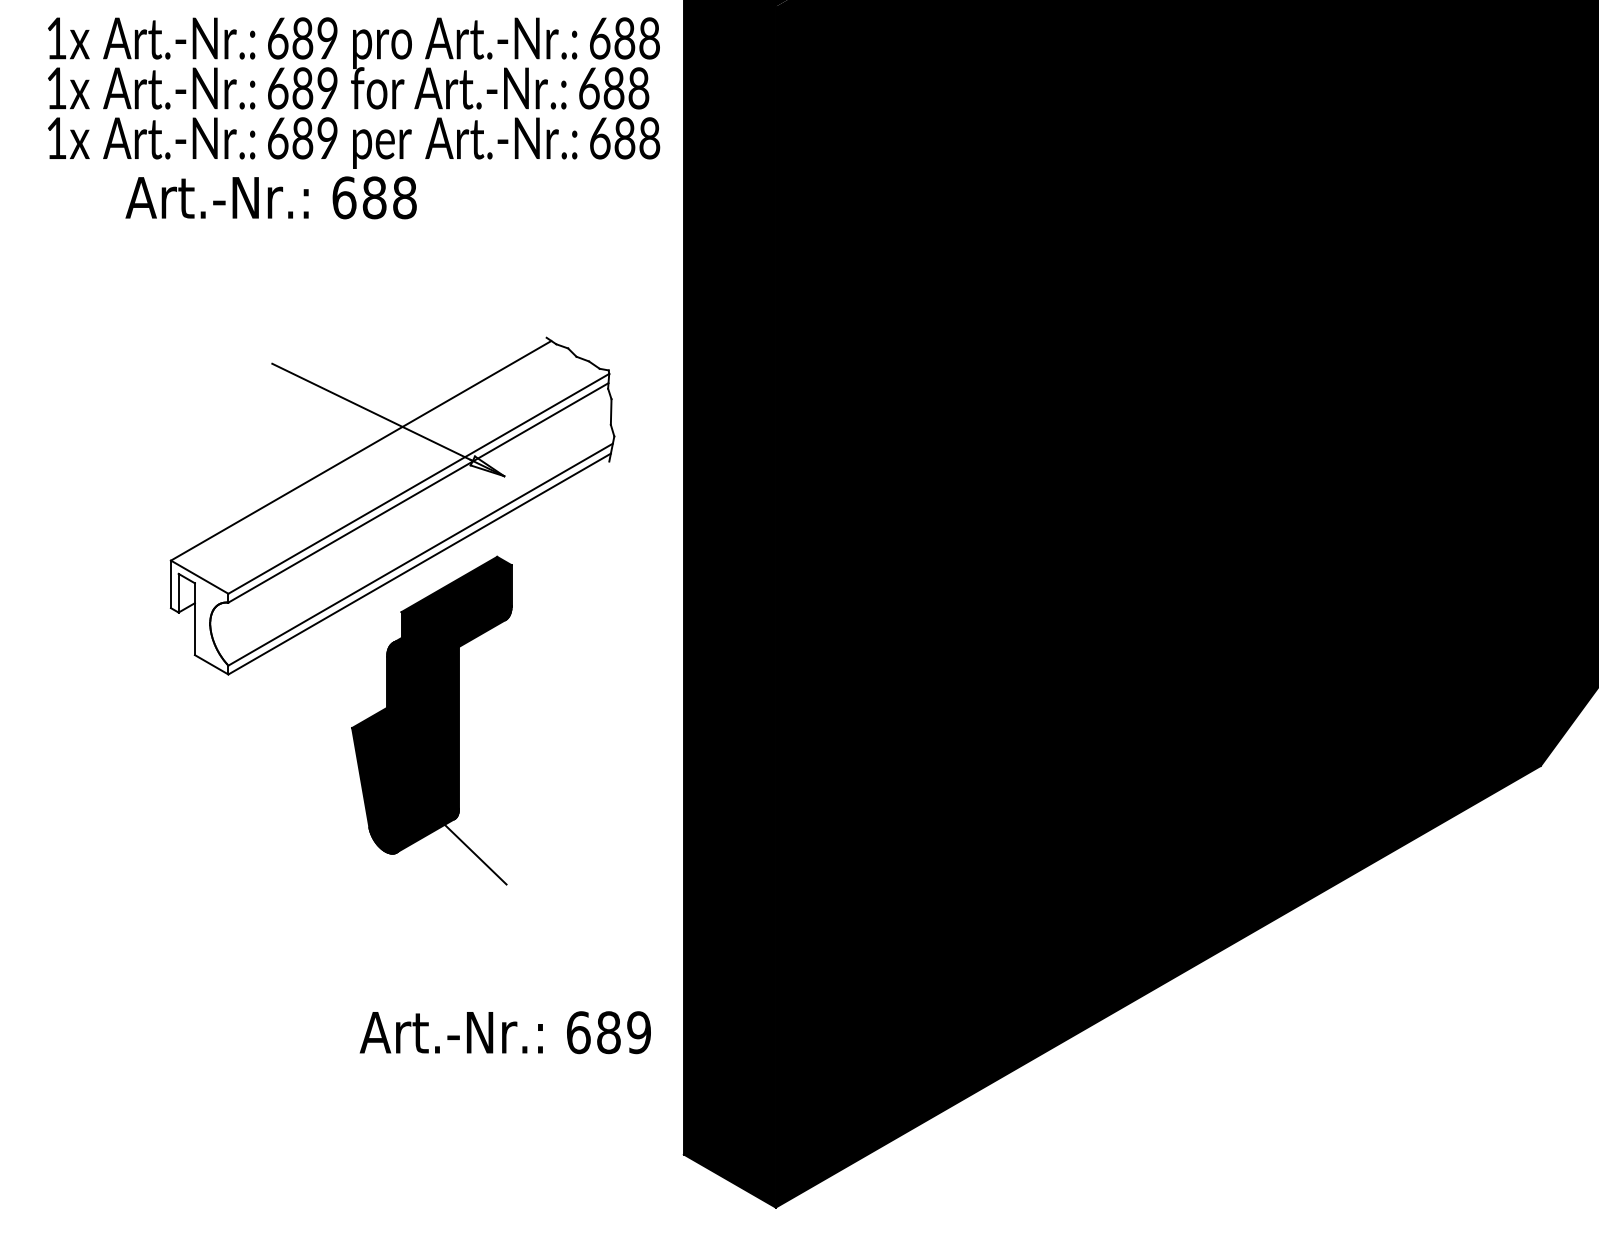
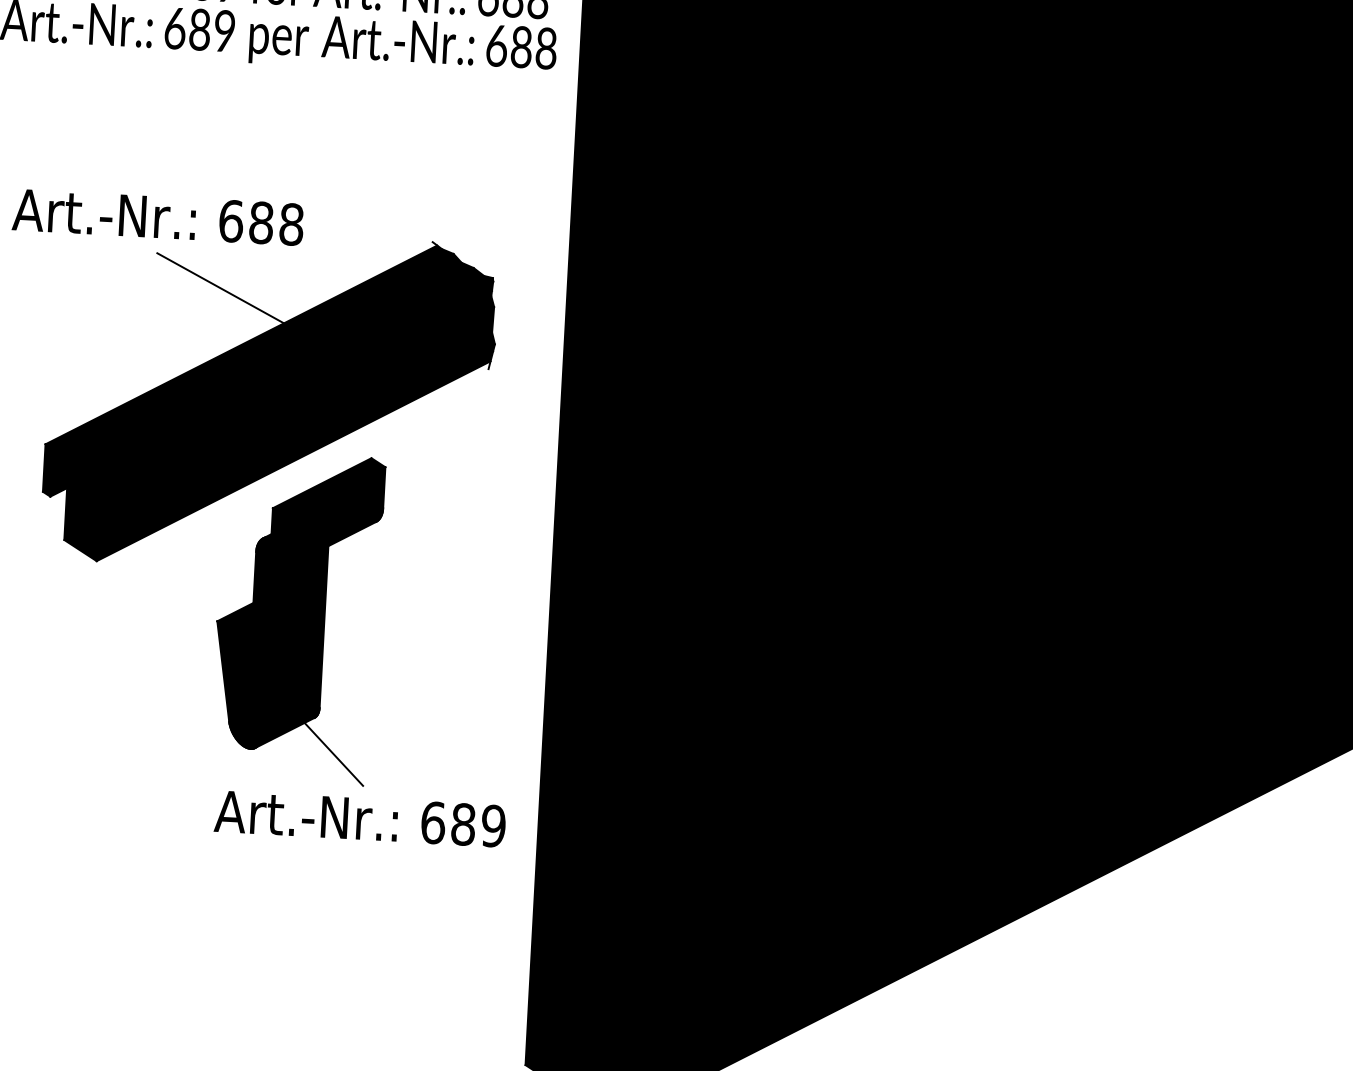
text: (270, 197) -> (157, 216), moved
fill: (487, 466) -> (366, 367), added
fill: (392, 507) -> (269, 403), added
text: (504, 1032) -> (359, 818), moved

